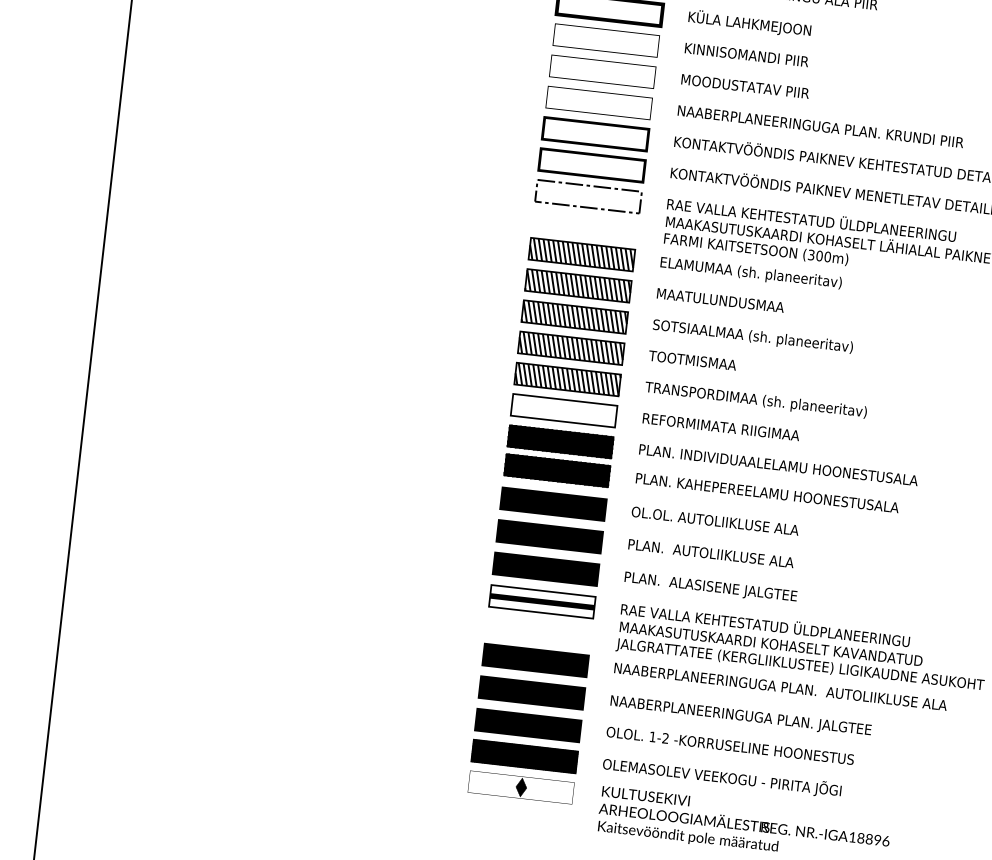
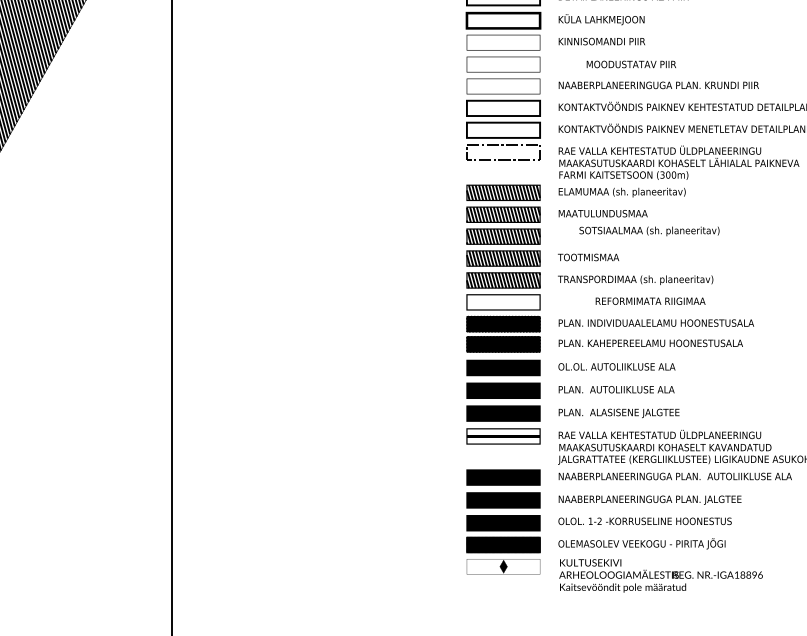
text: (743, 86) -> (630, 64), moved
text: (752, 337) -> (649, 231), moved
text: (721, 425) -> (650, 300), moved

